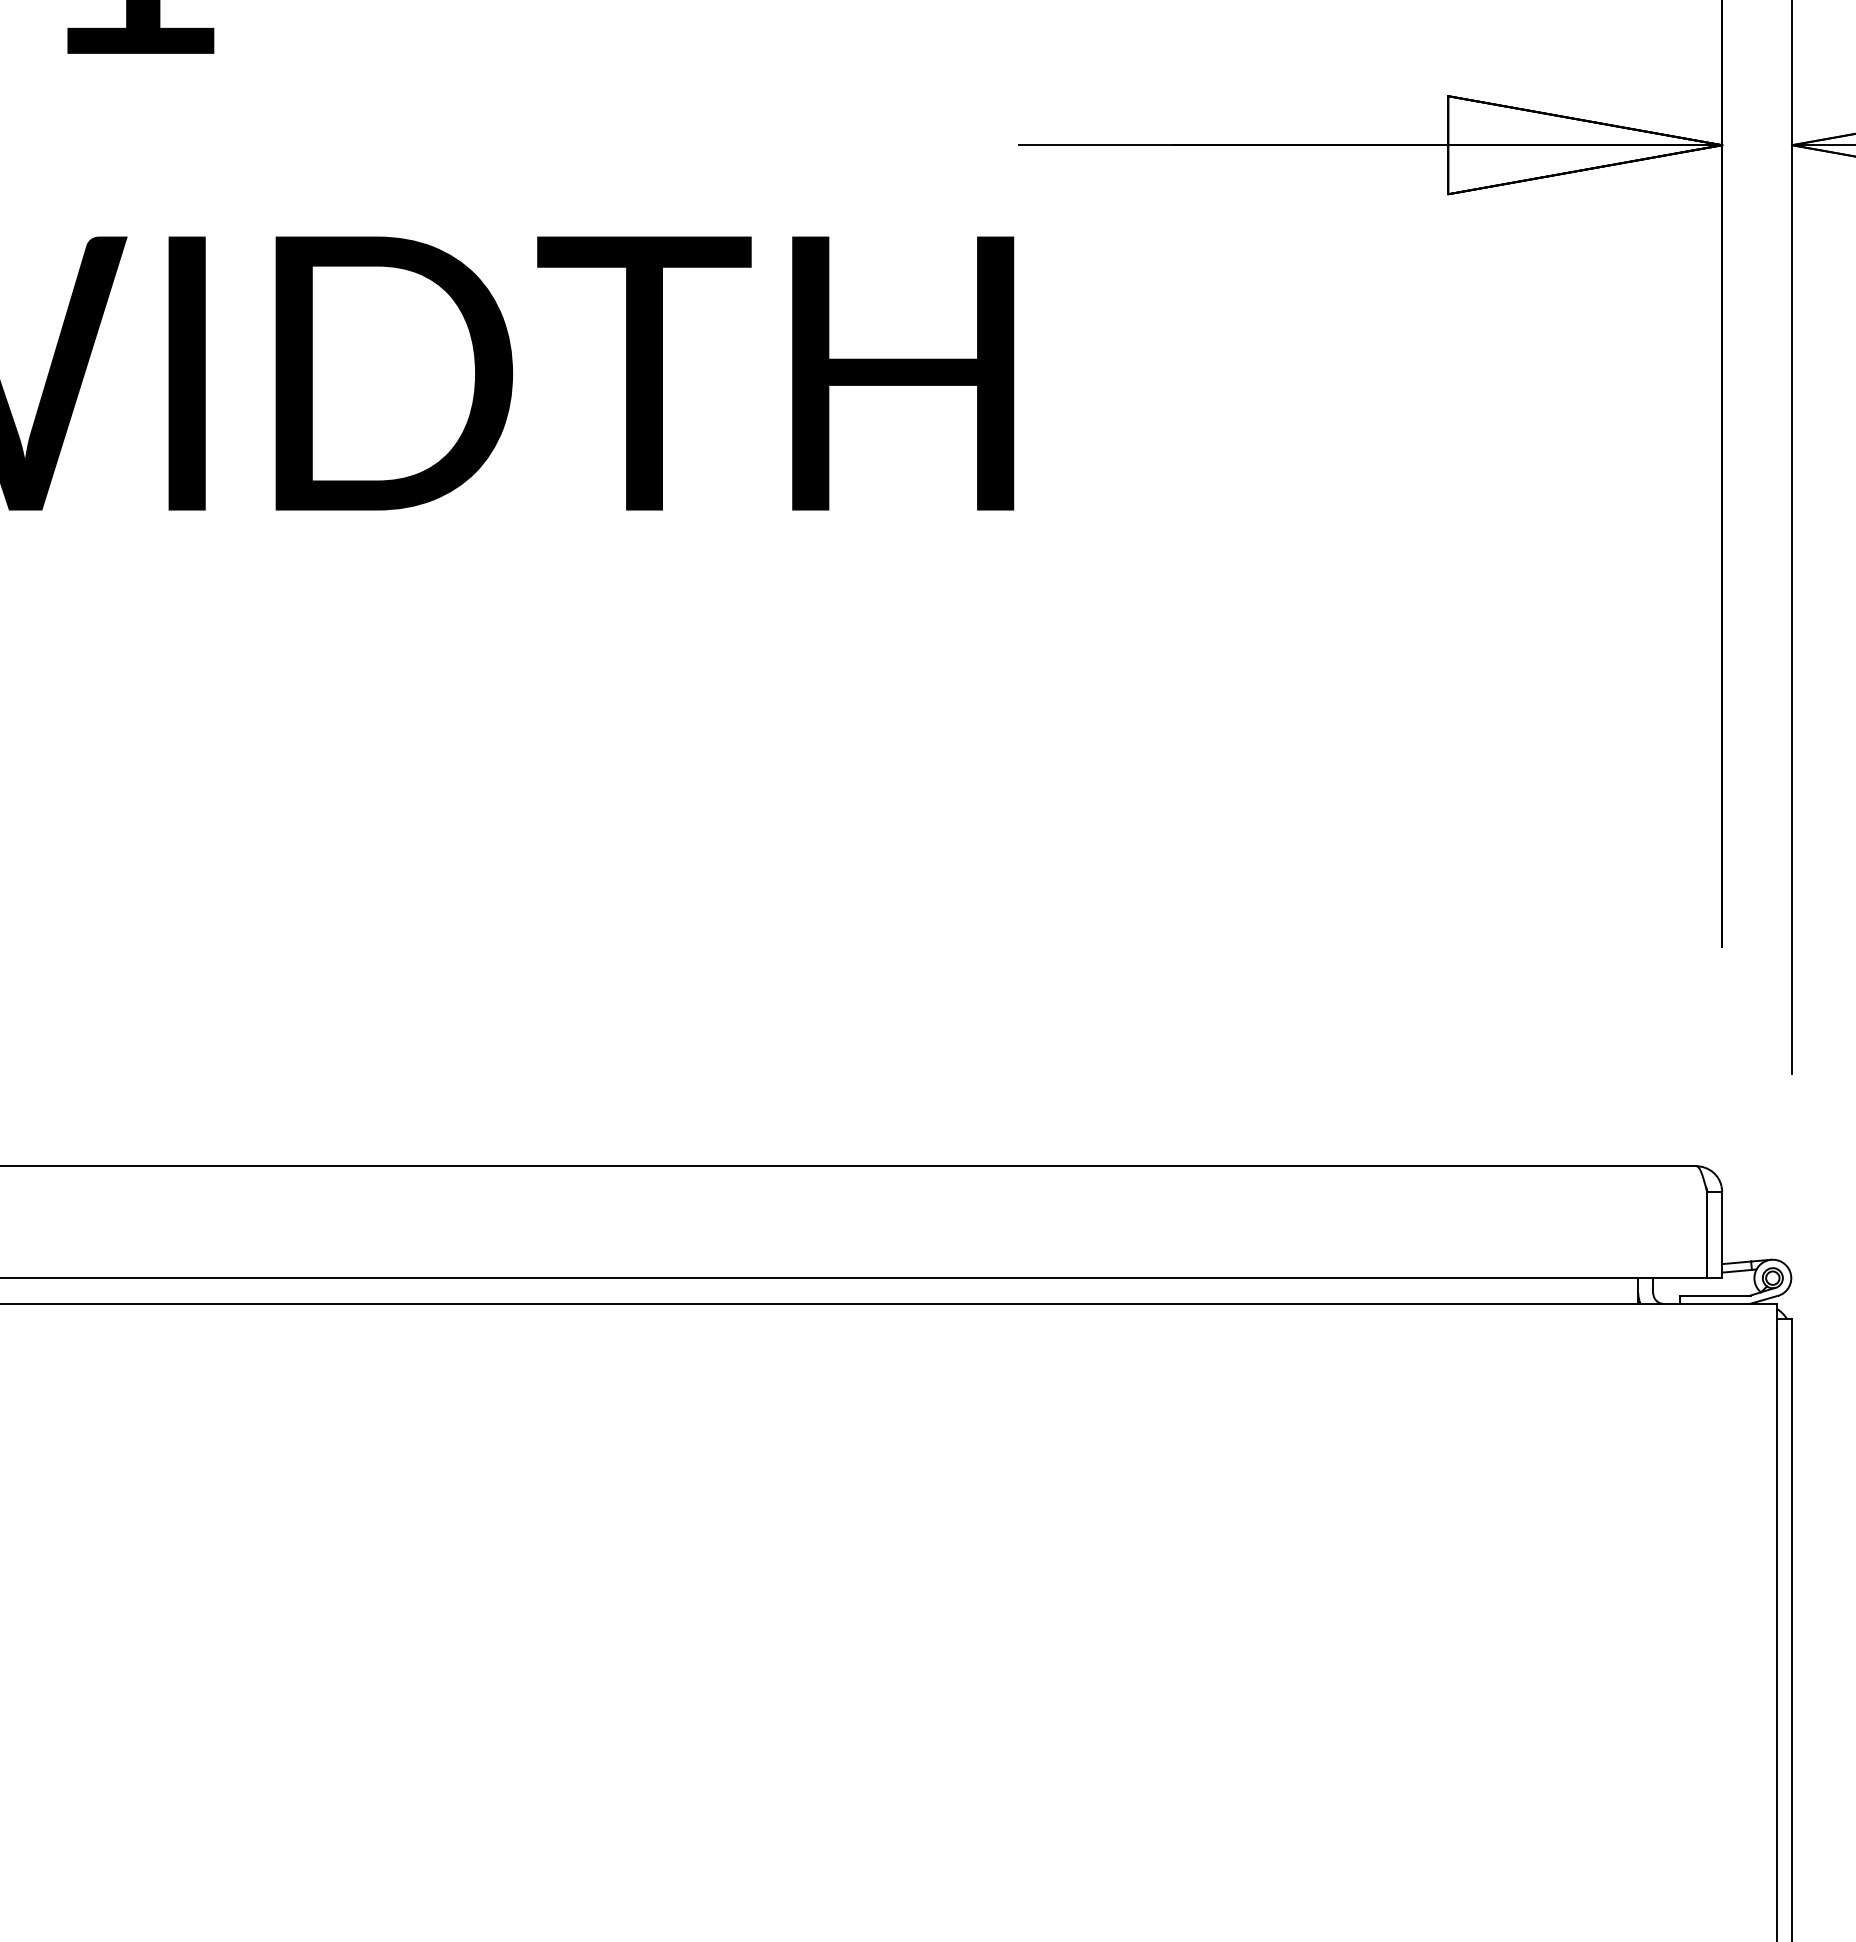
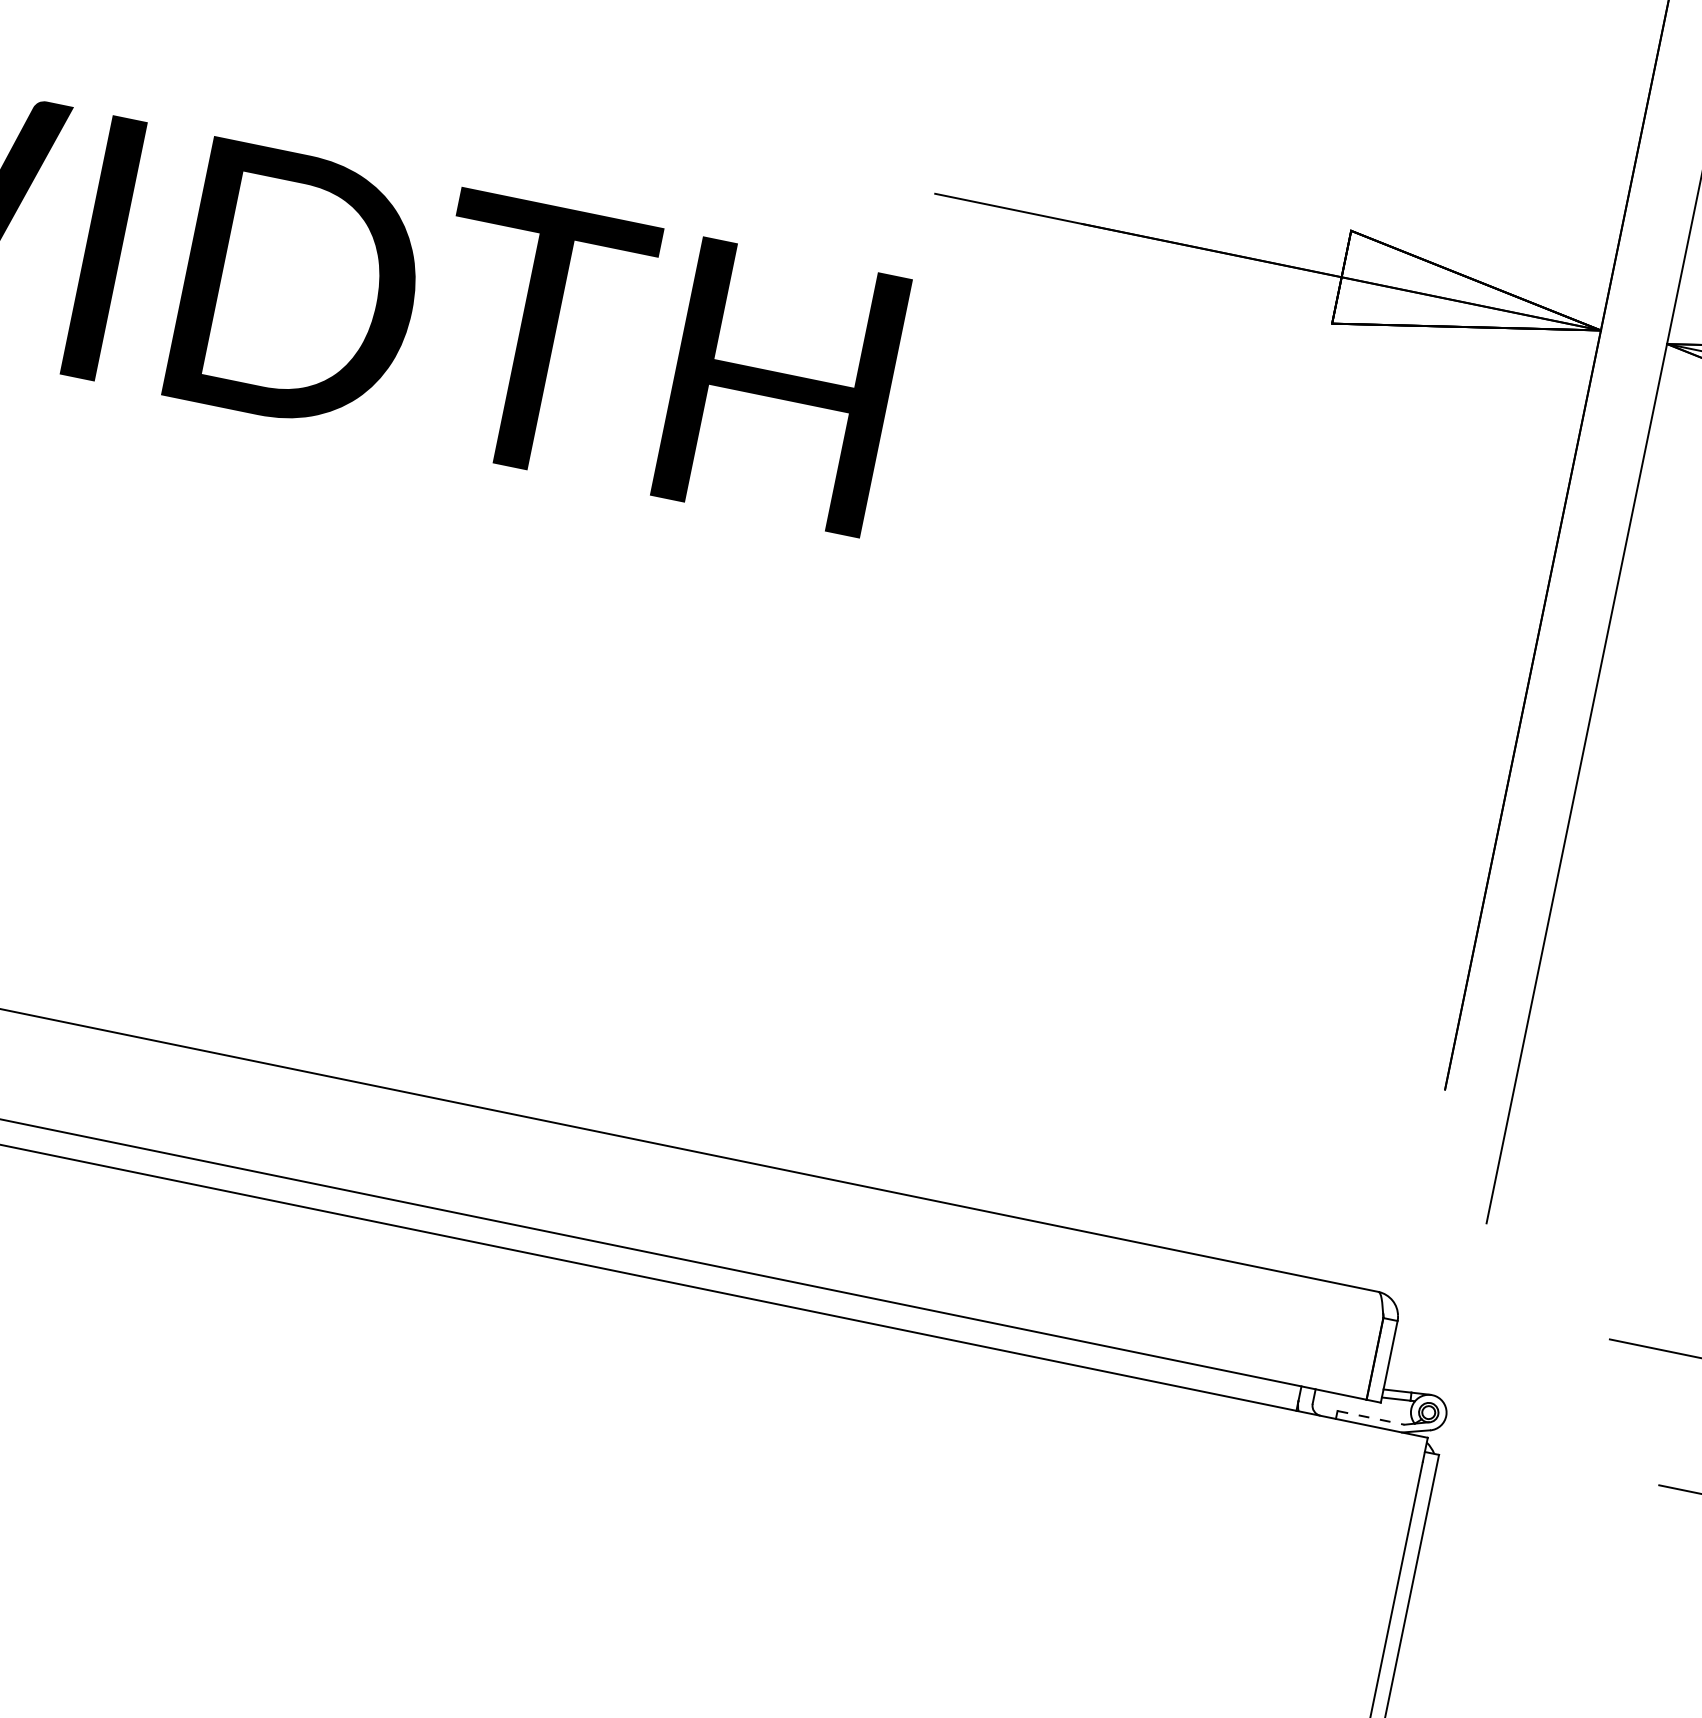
line: (1715, 1295) -> (1371, 1417), solid -> dashed

